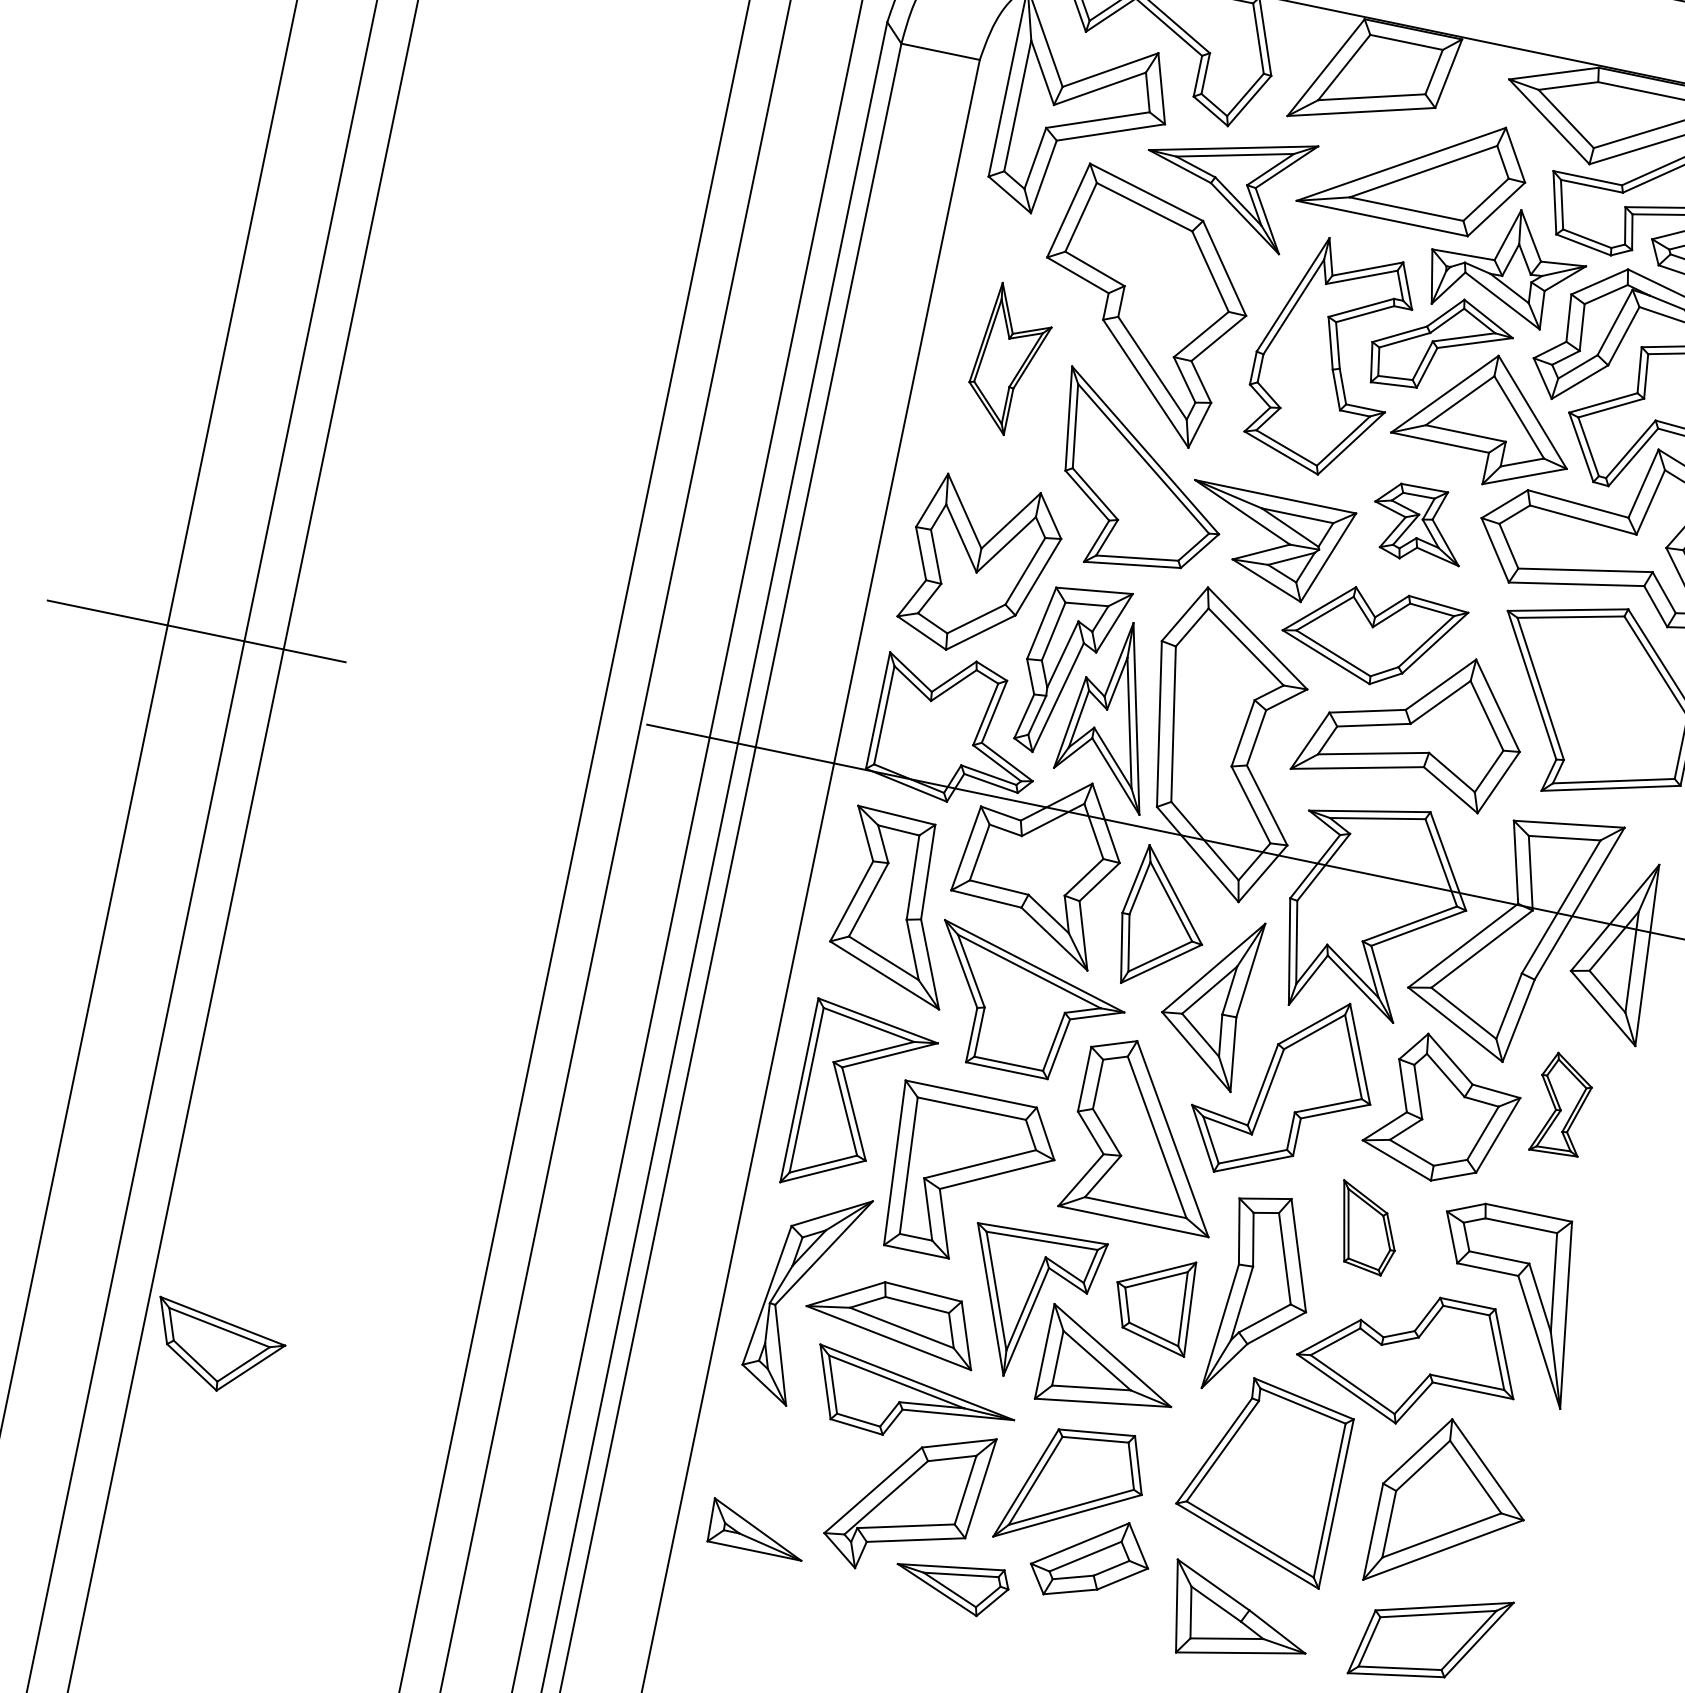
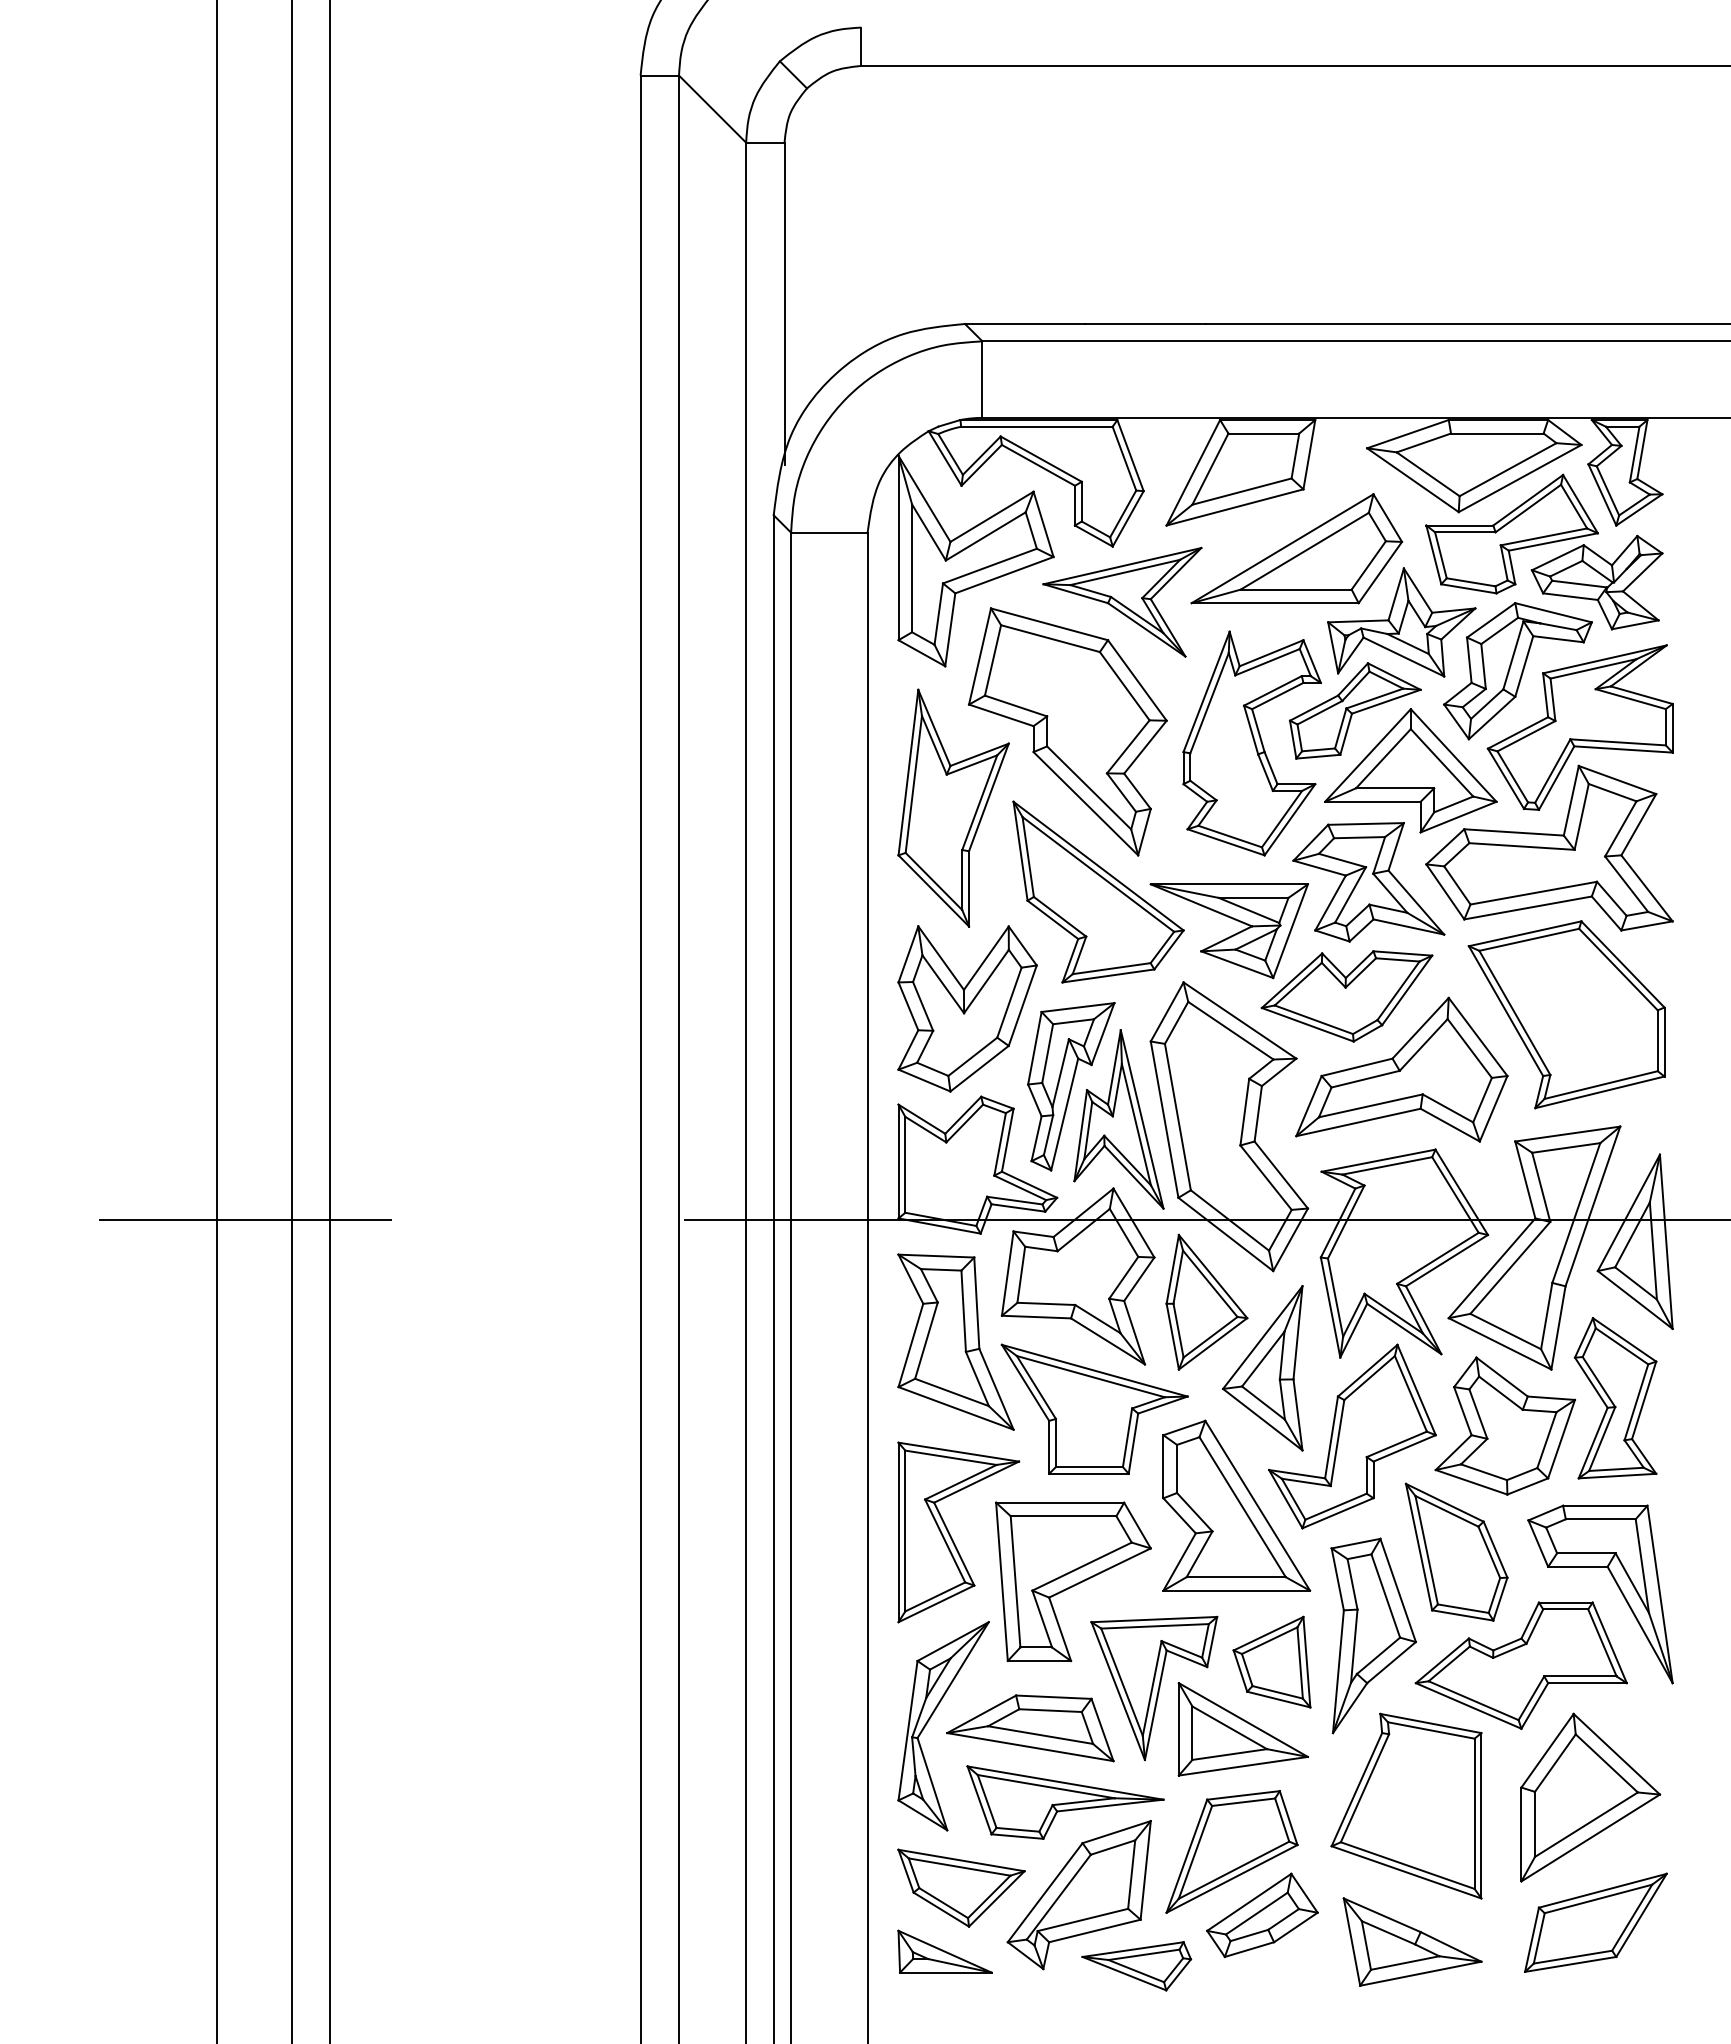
part: (1009, 359) -> (953, 807), size x1.67
part: (1418, 524) -> (1368, 882), size x1.67
part: (1562, 1105) -> (1615, 1398), size x1.67
part: (1366, 1228) -> (1456, 1551), size x1.67
part: (217, 1348) -> (961, 1887), moved

